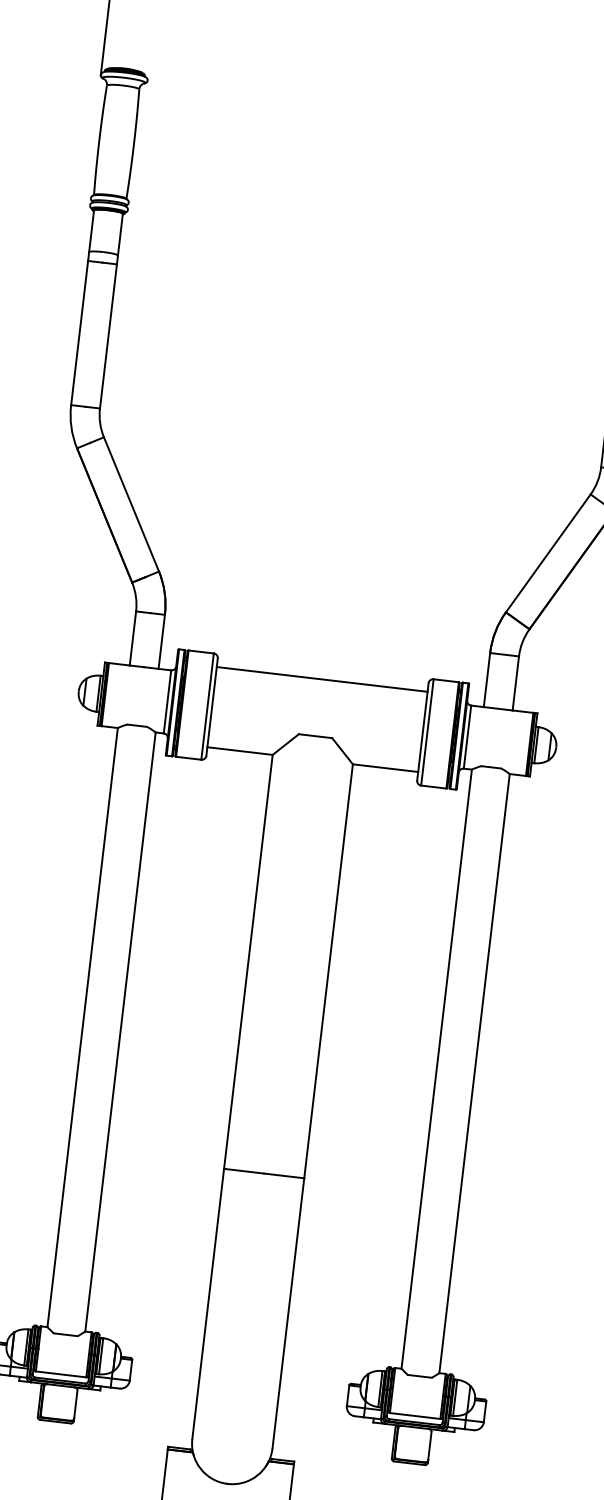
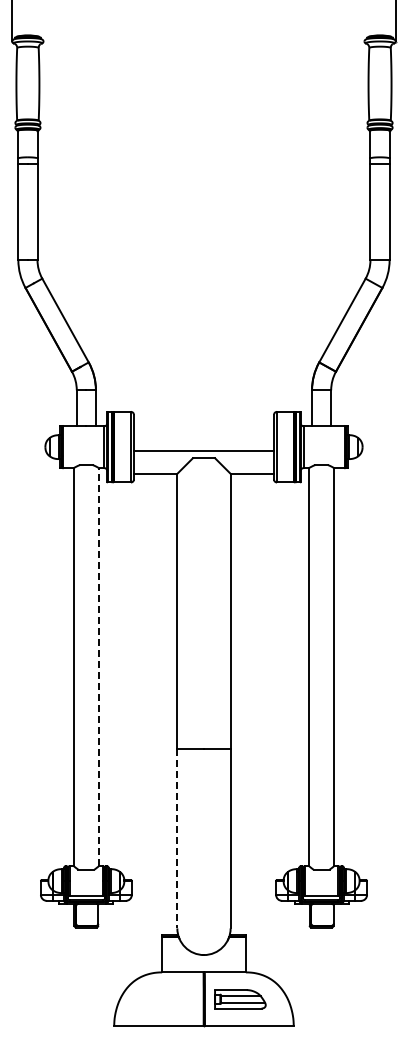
line: (321, 679) -> (203, 450), moved
line: (119, 1030) -> (98, 666), solid -> dashed
line: (208, 1303) -> (177, 838), solid -> dashed

